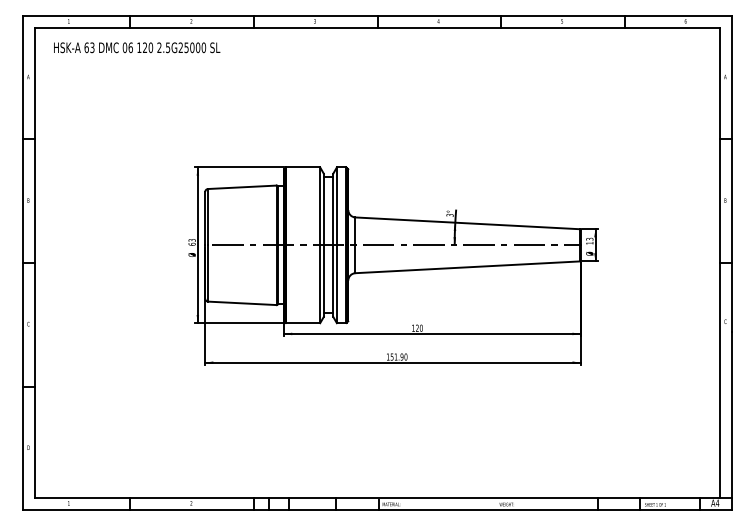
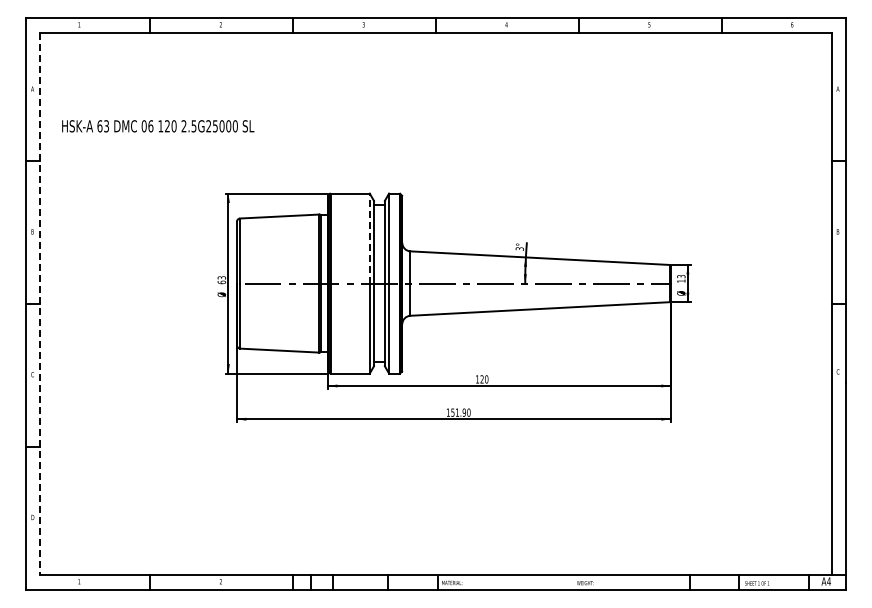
text: (137, 47) -> (158, 126), moved
line: (319, 206) -> (369, 238), solid -> dashed
line: (35, 263) -> (40, 304), solid -> dashed

